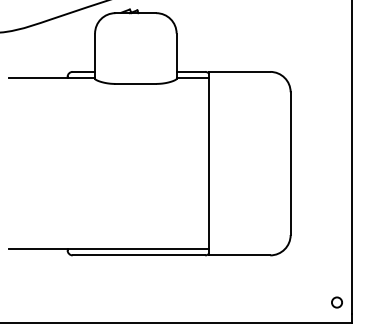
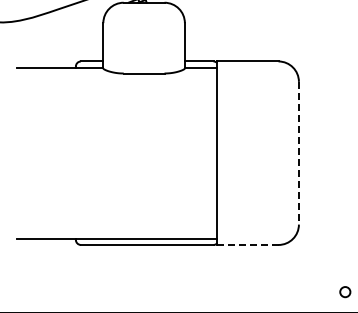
line: (290, 164) -> (298, 154), solid -> dashed
line: (239, 255) -> (247, 245), solid -> dashed

